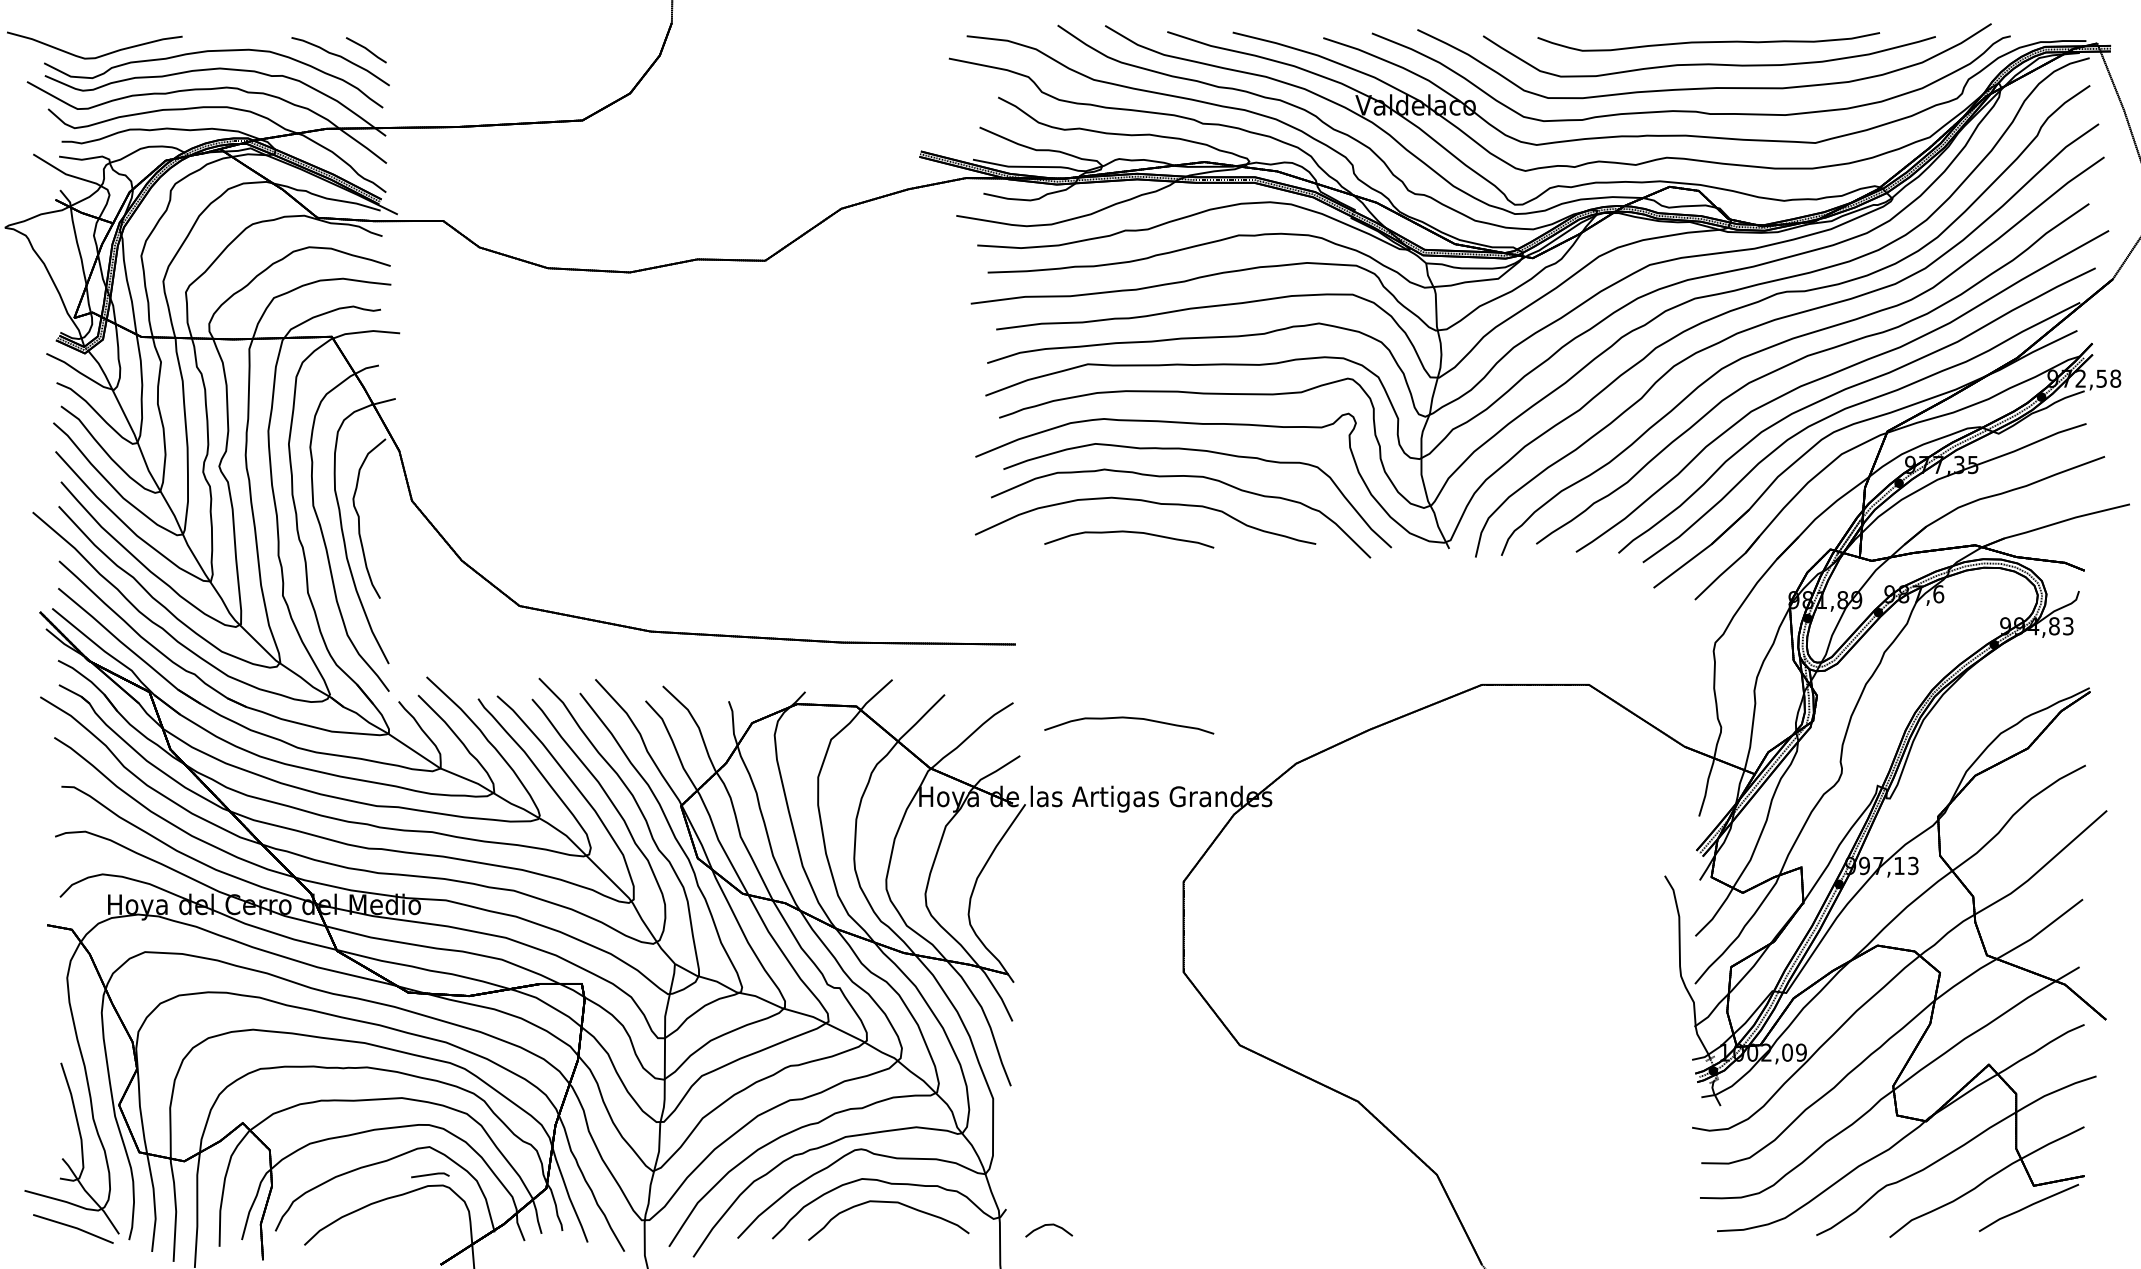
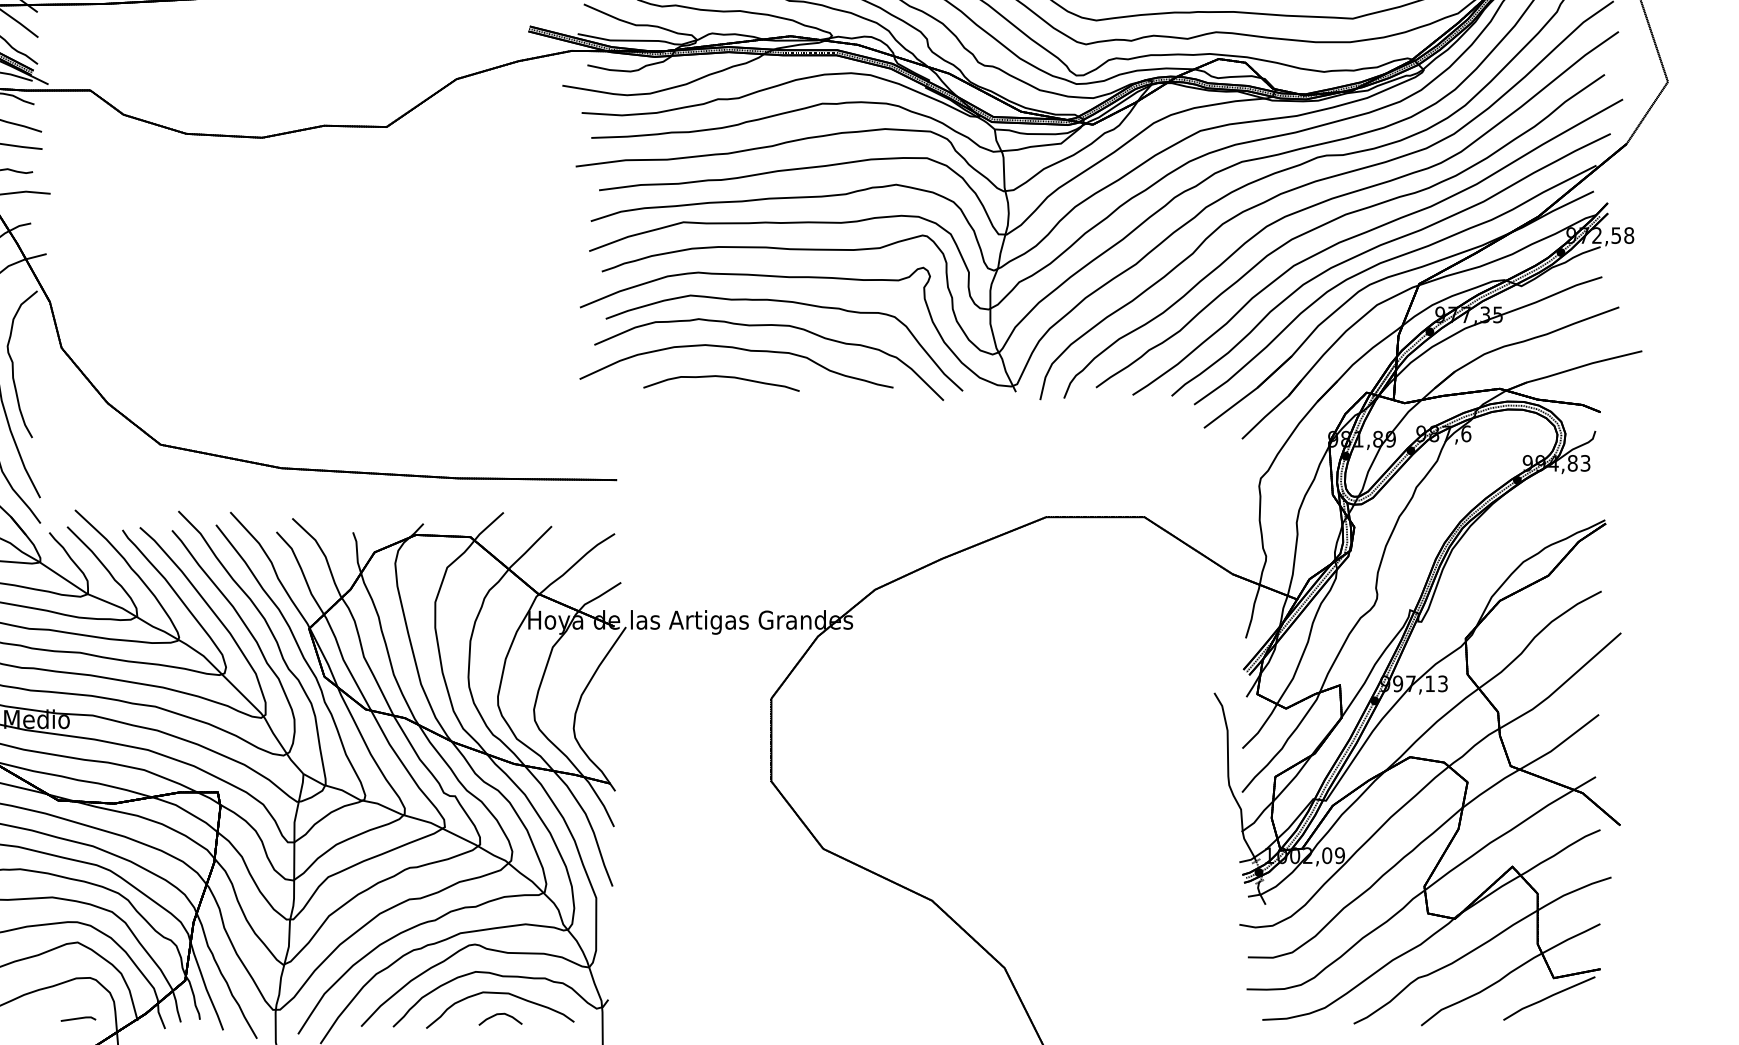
curve: (1132, 719) -> (724, 549), removed
line: (430, 1175) -> (78, 1019), moved
curve: (1049, 1225) -> (500, 1014), moved

